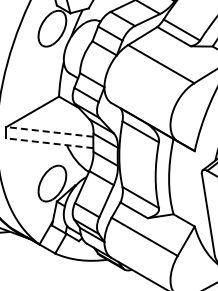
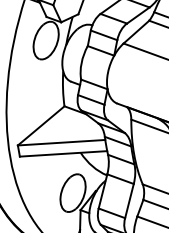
line: (49, 131) -> (61, 142), dashed -> solid
line: (49, 143) -> (63, 154), dashed -> solid

